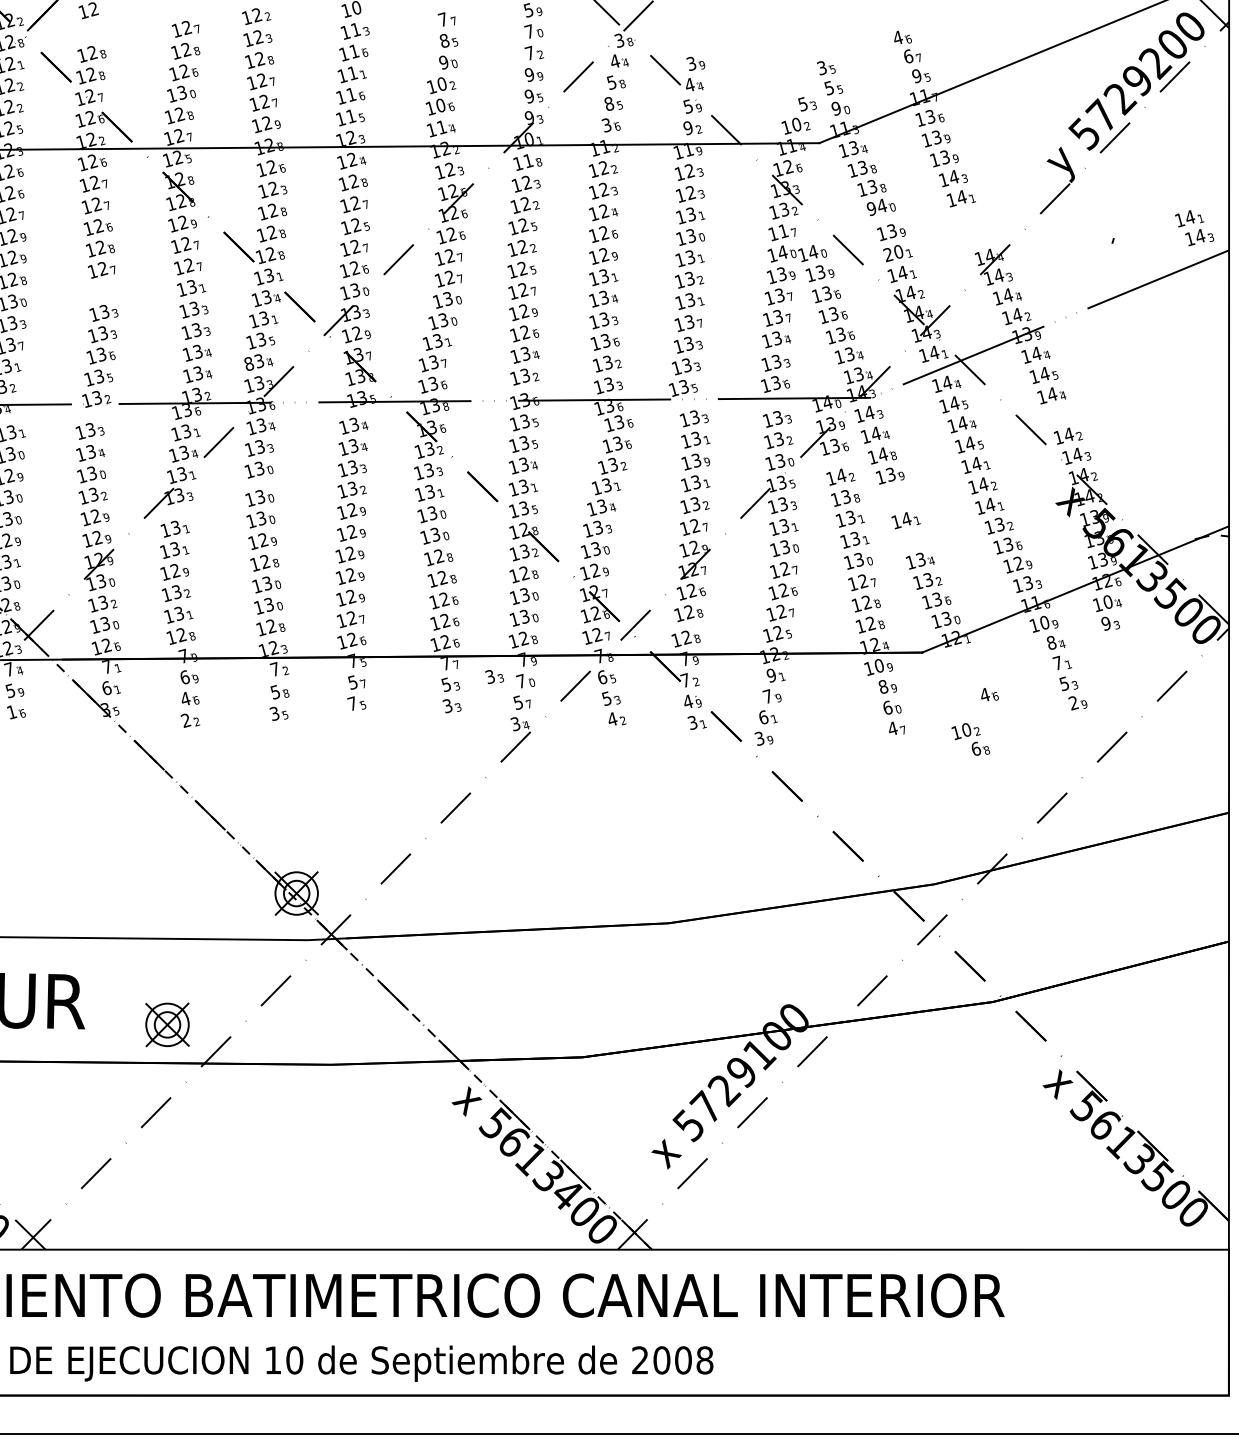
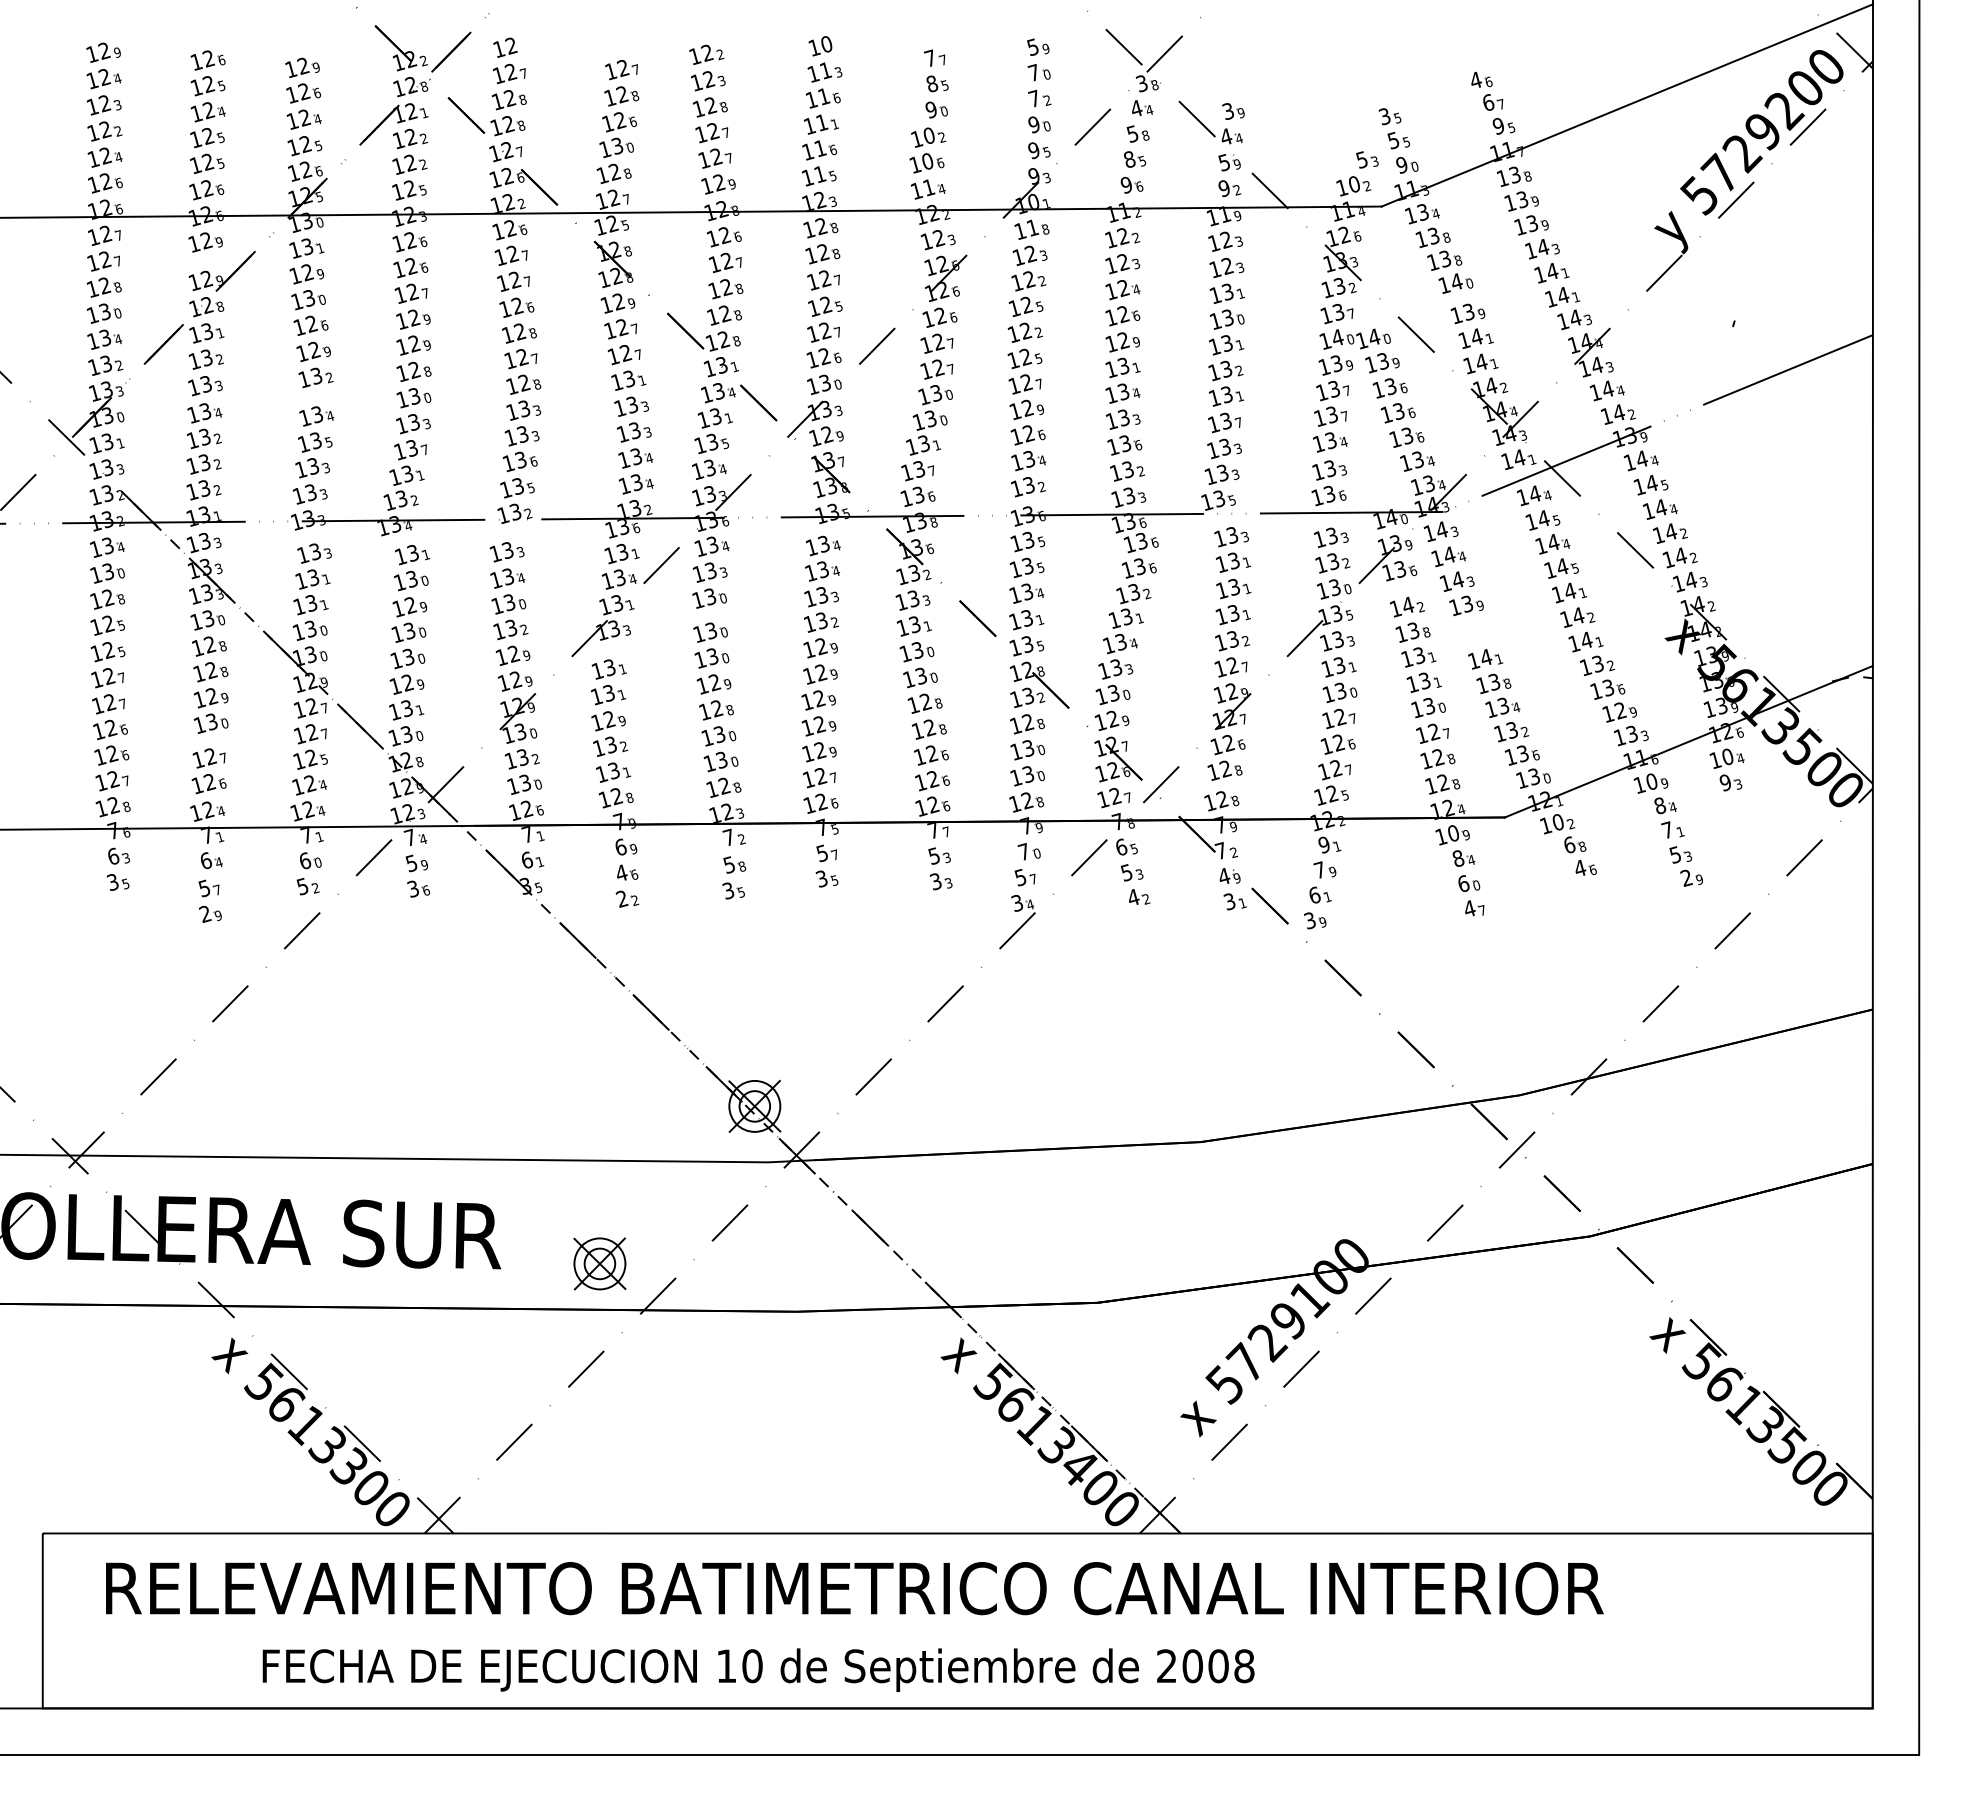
part: (92, 32) -> (509, 73), added
text: (539, 76) -> (1046, 126), 9 -> 0
text: (941, 118) -> (1527, 176), 6 -> 8
text: (606, 124) -> (1126, 184), 3 -> 9
text: (363, 161) -> (834, 228), 4 -> 8
text: (283, 189) -> (739, 262), 3 -> 7
text: (871, 208) -> (1444, 285), 94 -> 14
part: (1194, 228) -> (1568, 308), moved
text: (783, 231) -> (1338, 312), 11 -> 13
text: (893, 253) -> (1470, 338), 20 -> 14
part: (103, 291) -> (523, 384), added
text: (249, 364) -> (698, 471), 83 -> 13
part: (1060, 415) -> (1670, 533), added
text: (893, 455) -> (1470, 581), 8 -> 3
text: (707, 461) -> (1247, 588), 9 -> 1
part: (912, 540) -> (1493, 683), added
part: (494, 676) -> (991, 846), removed
text: (894, 688) -> (1471, 860), 9 -> 4
text: (352, 703) -> (821, 878), 7 -> 3
text: (12, 711) -> (413, 888), 1 -> 3
part: (971, 739) -> (1563, 833), moved

